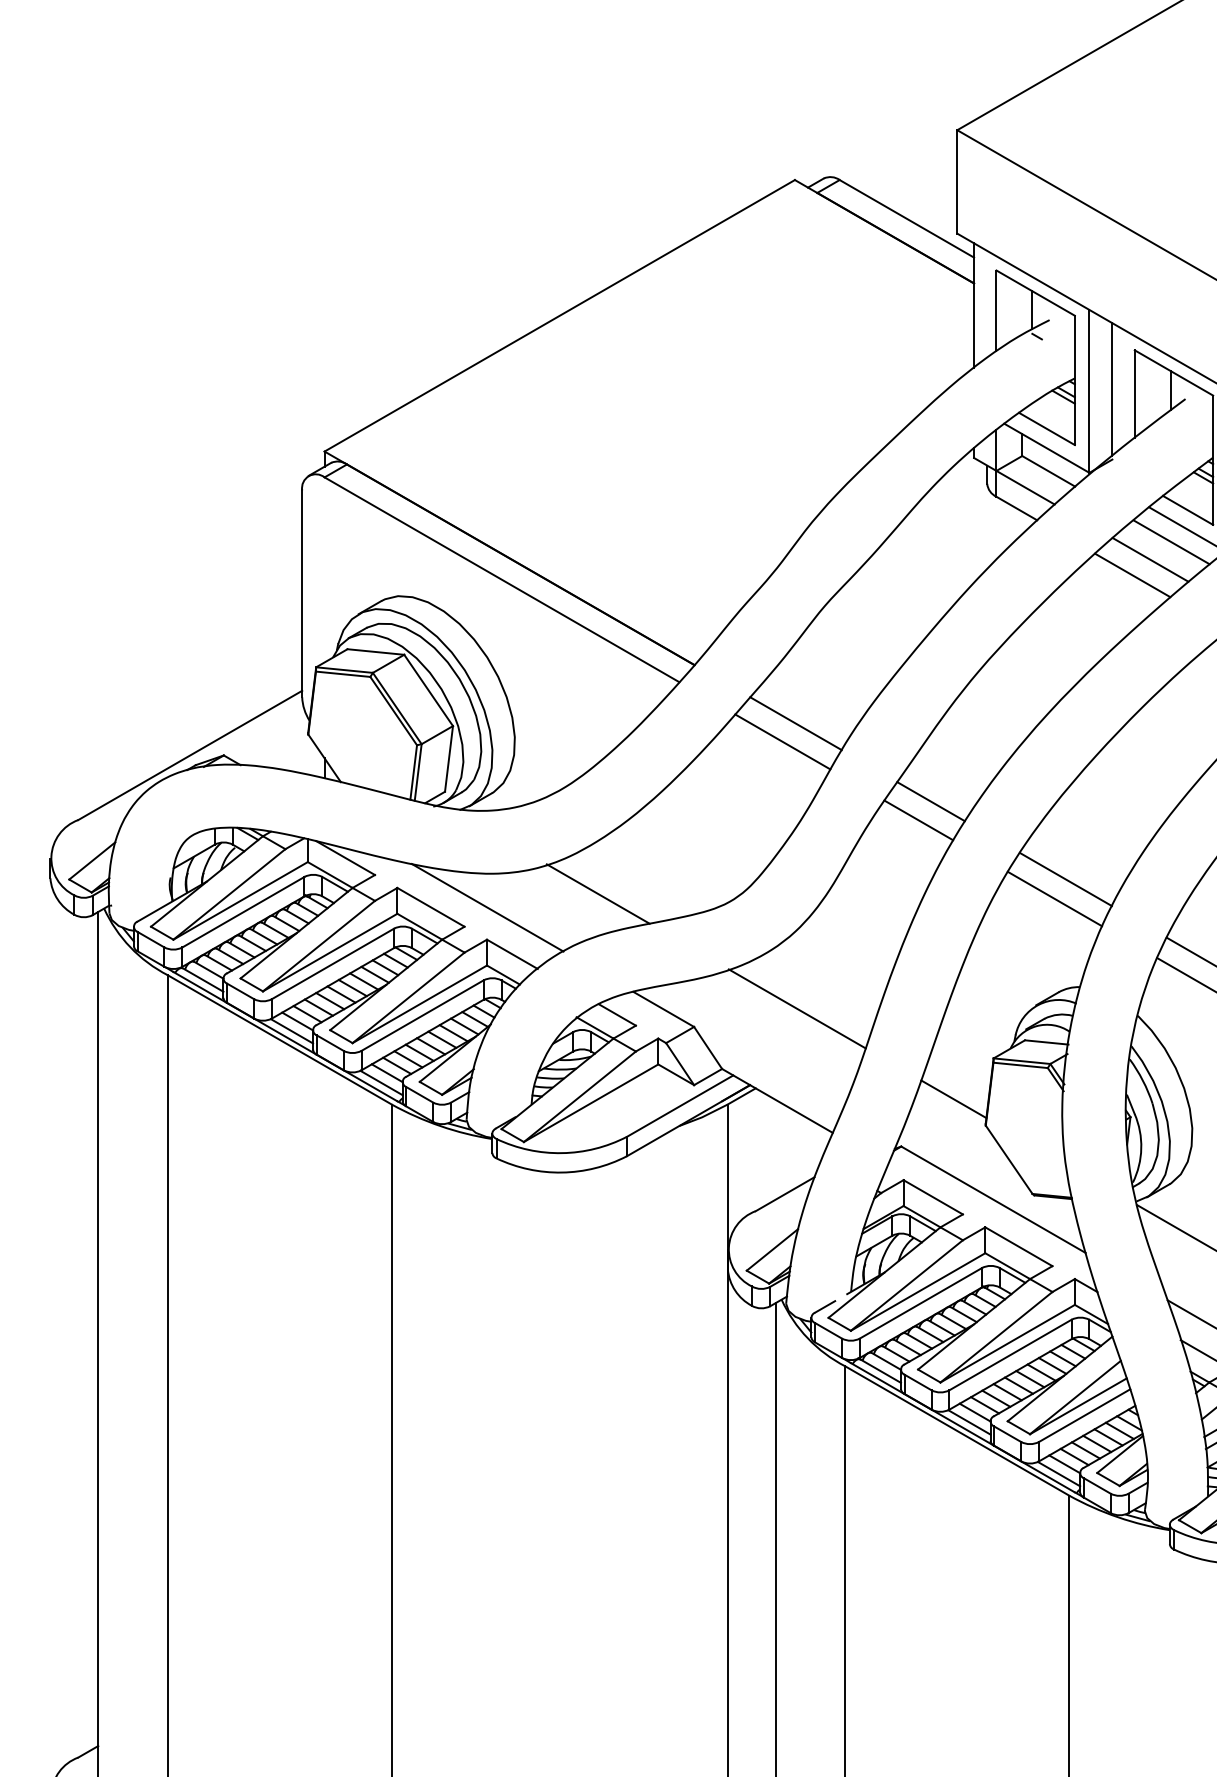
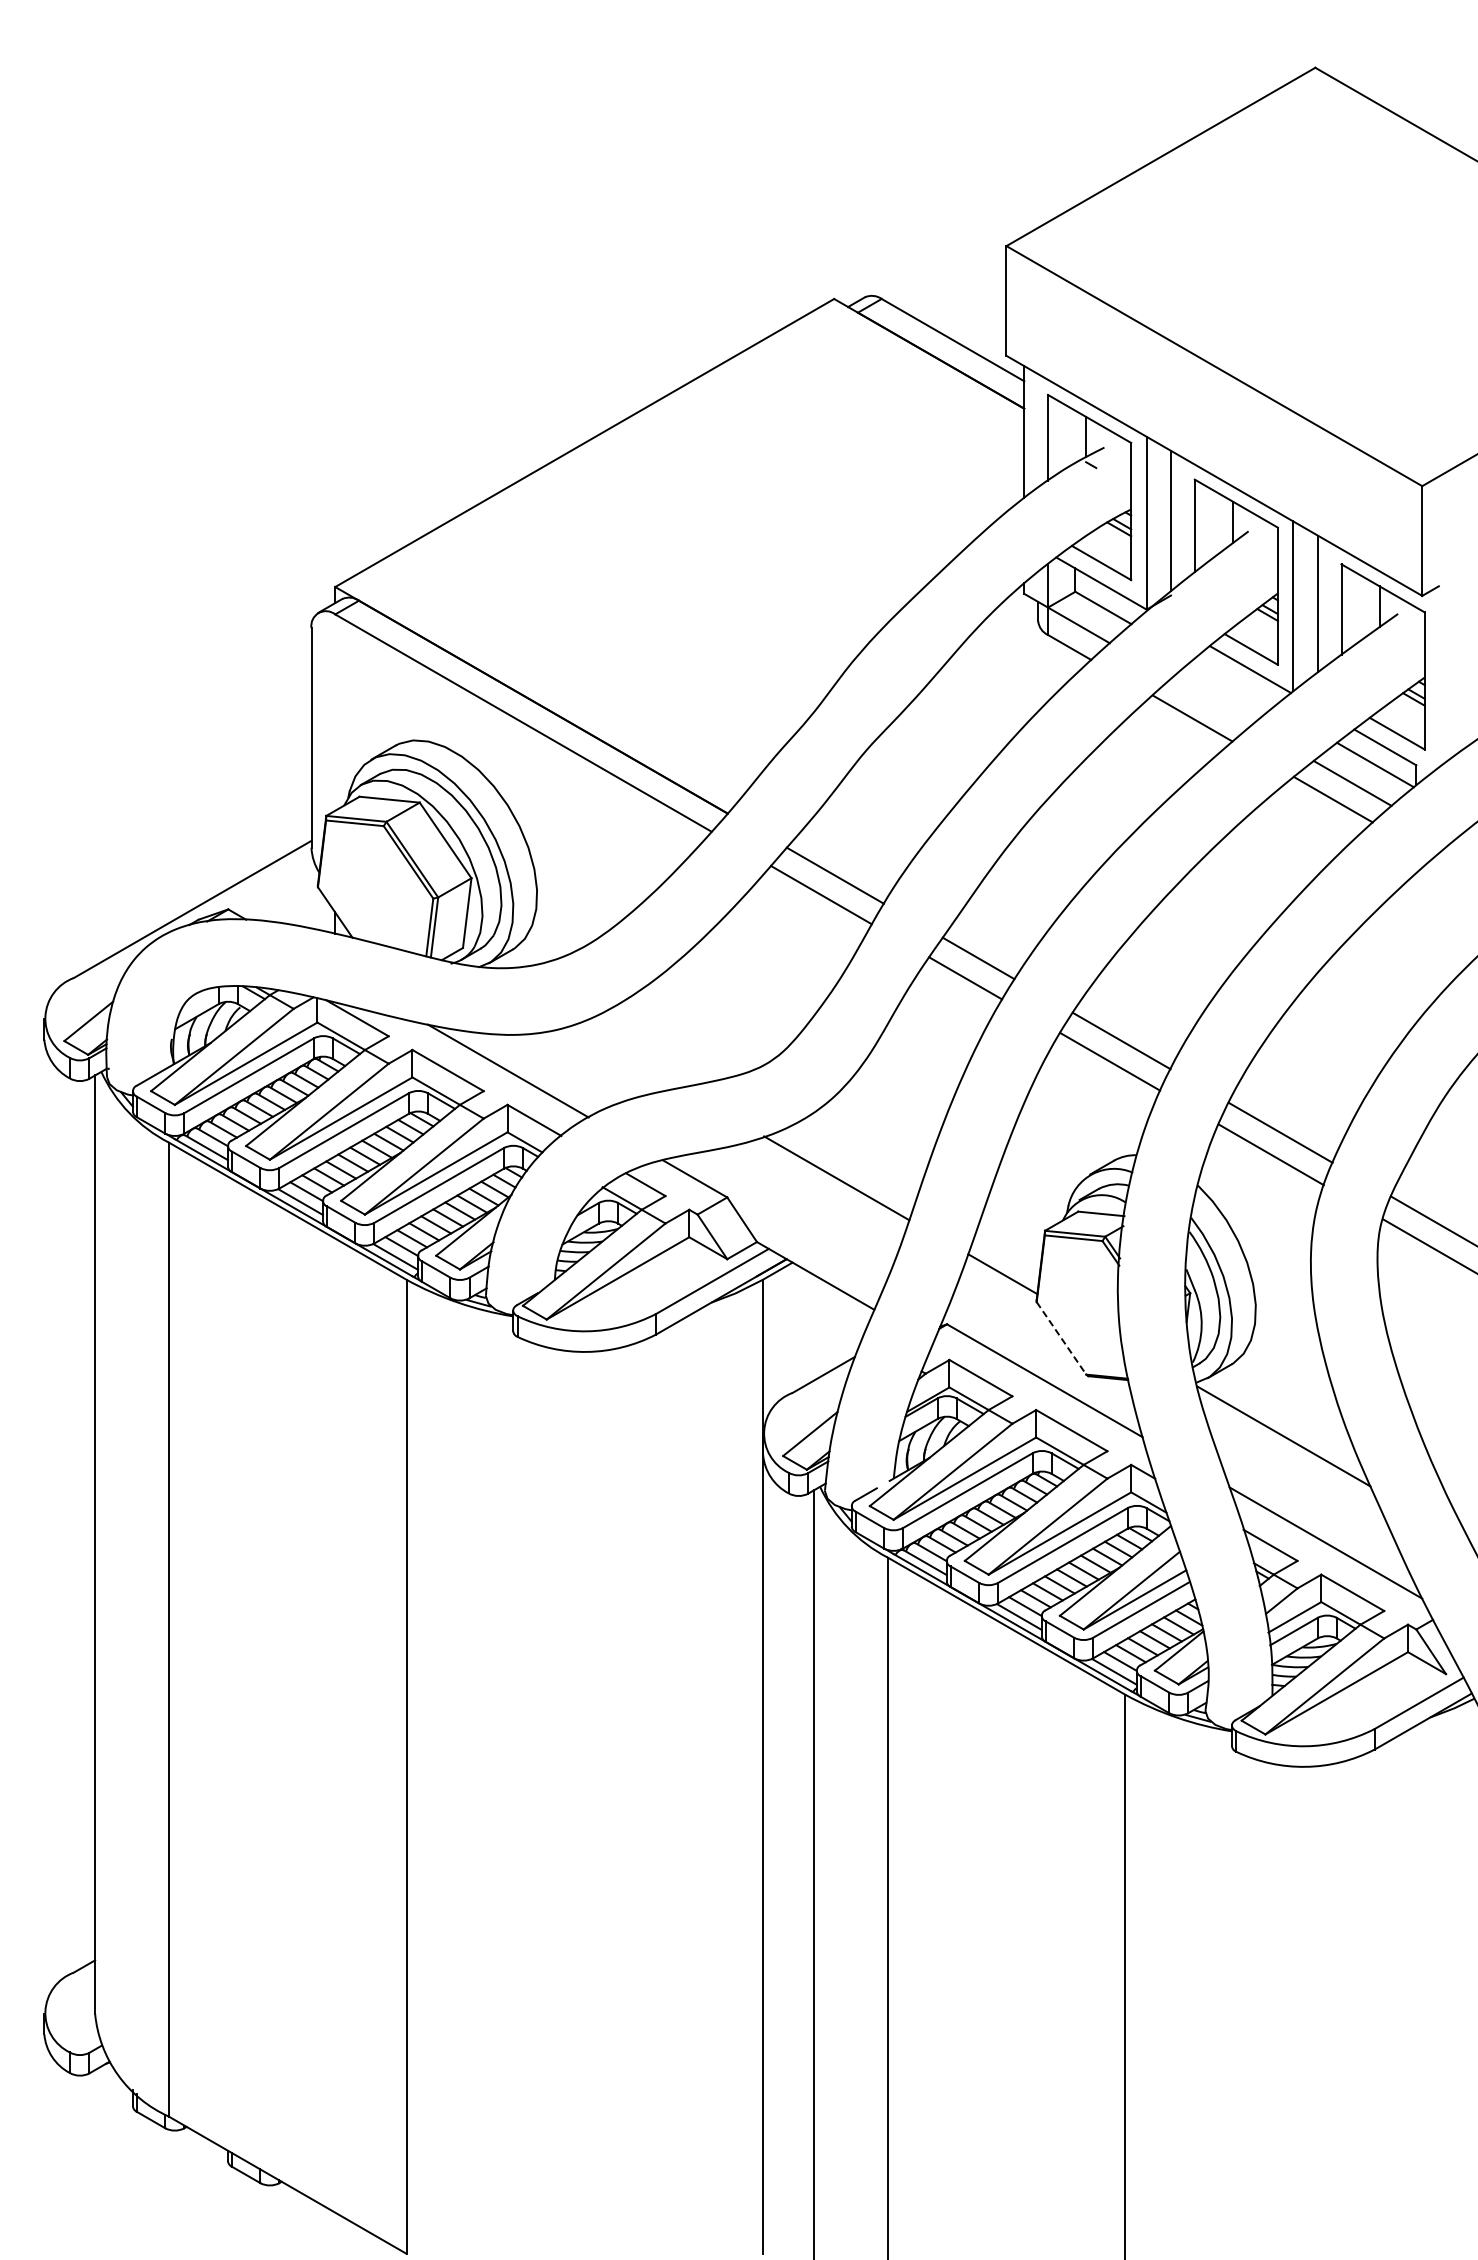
line: (1171, 542) -> (1233, 683), removed
line: (1150, 559) -> (1211, 701), removed
line: (598, 893) -> (625, 1055), removed
line: (1009, 1159) -> (1061, 1338), solid -> dashed

